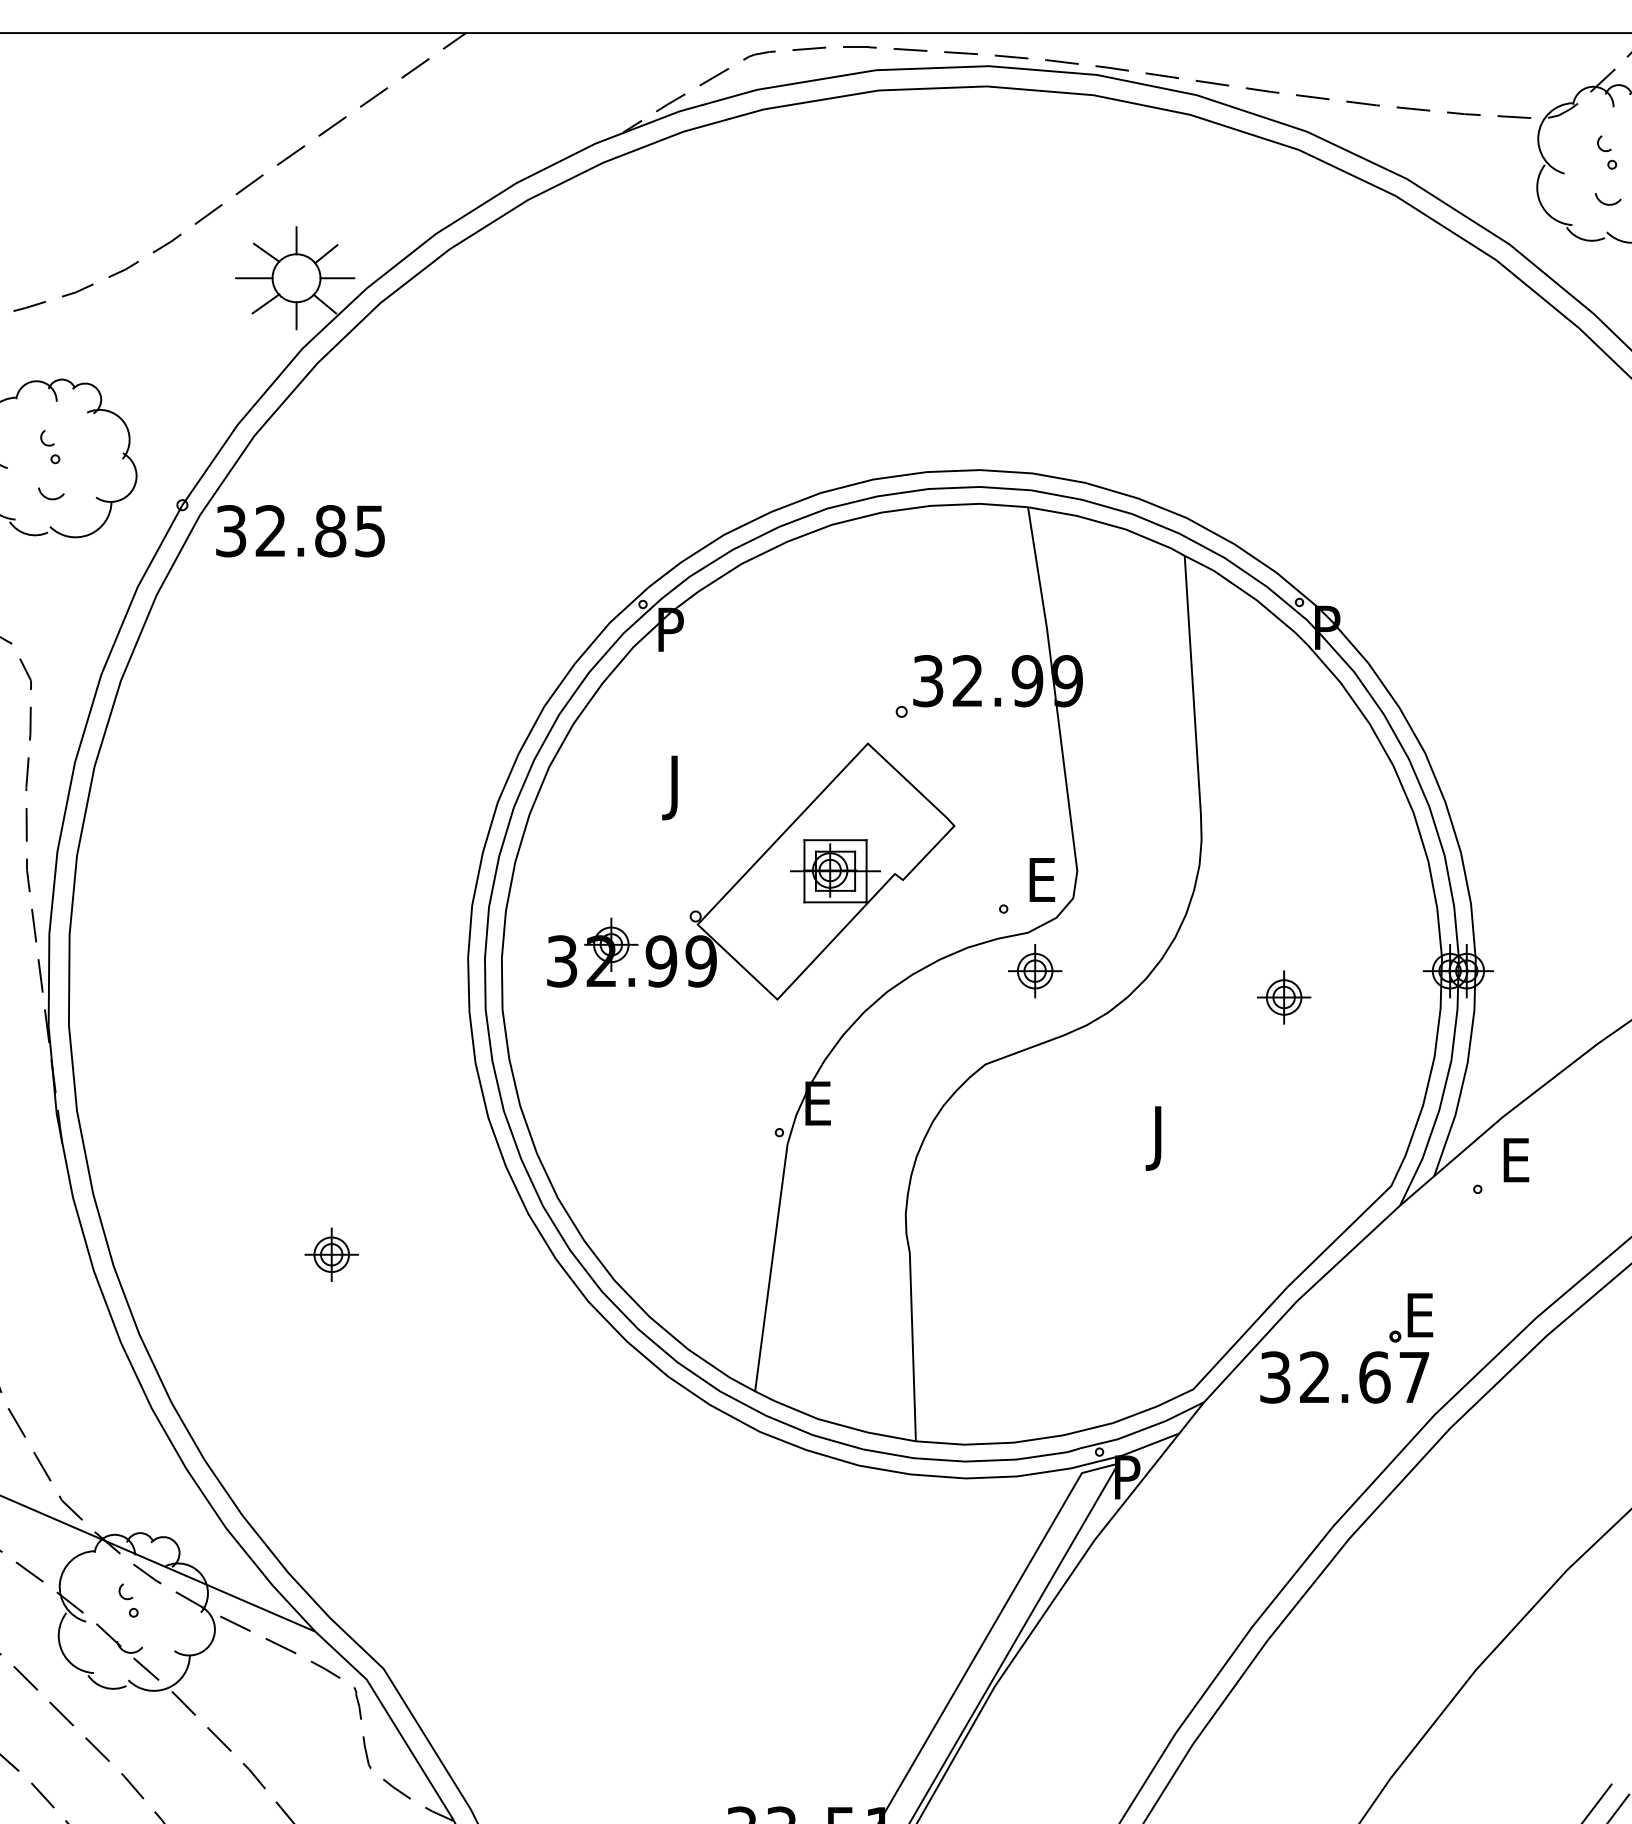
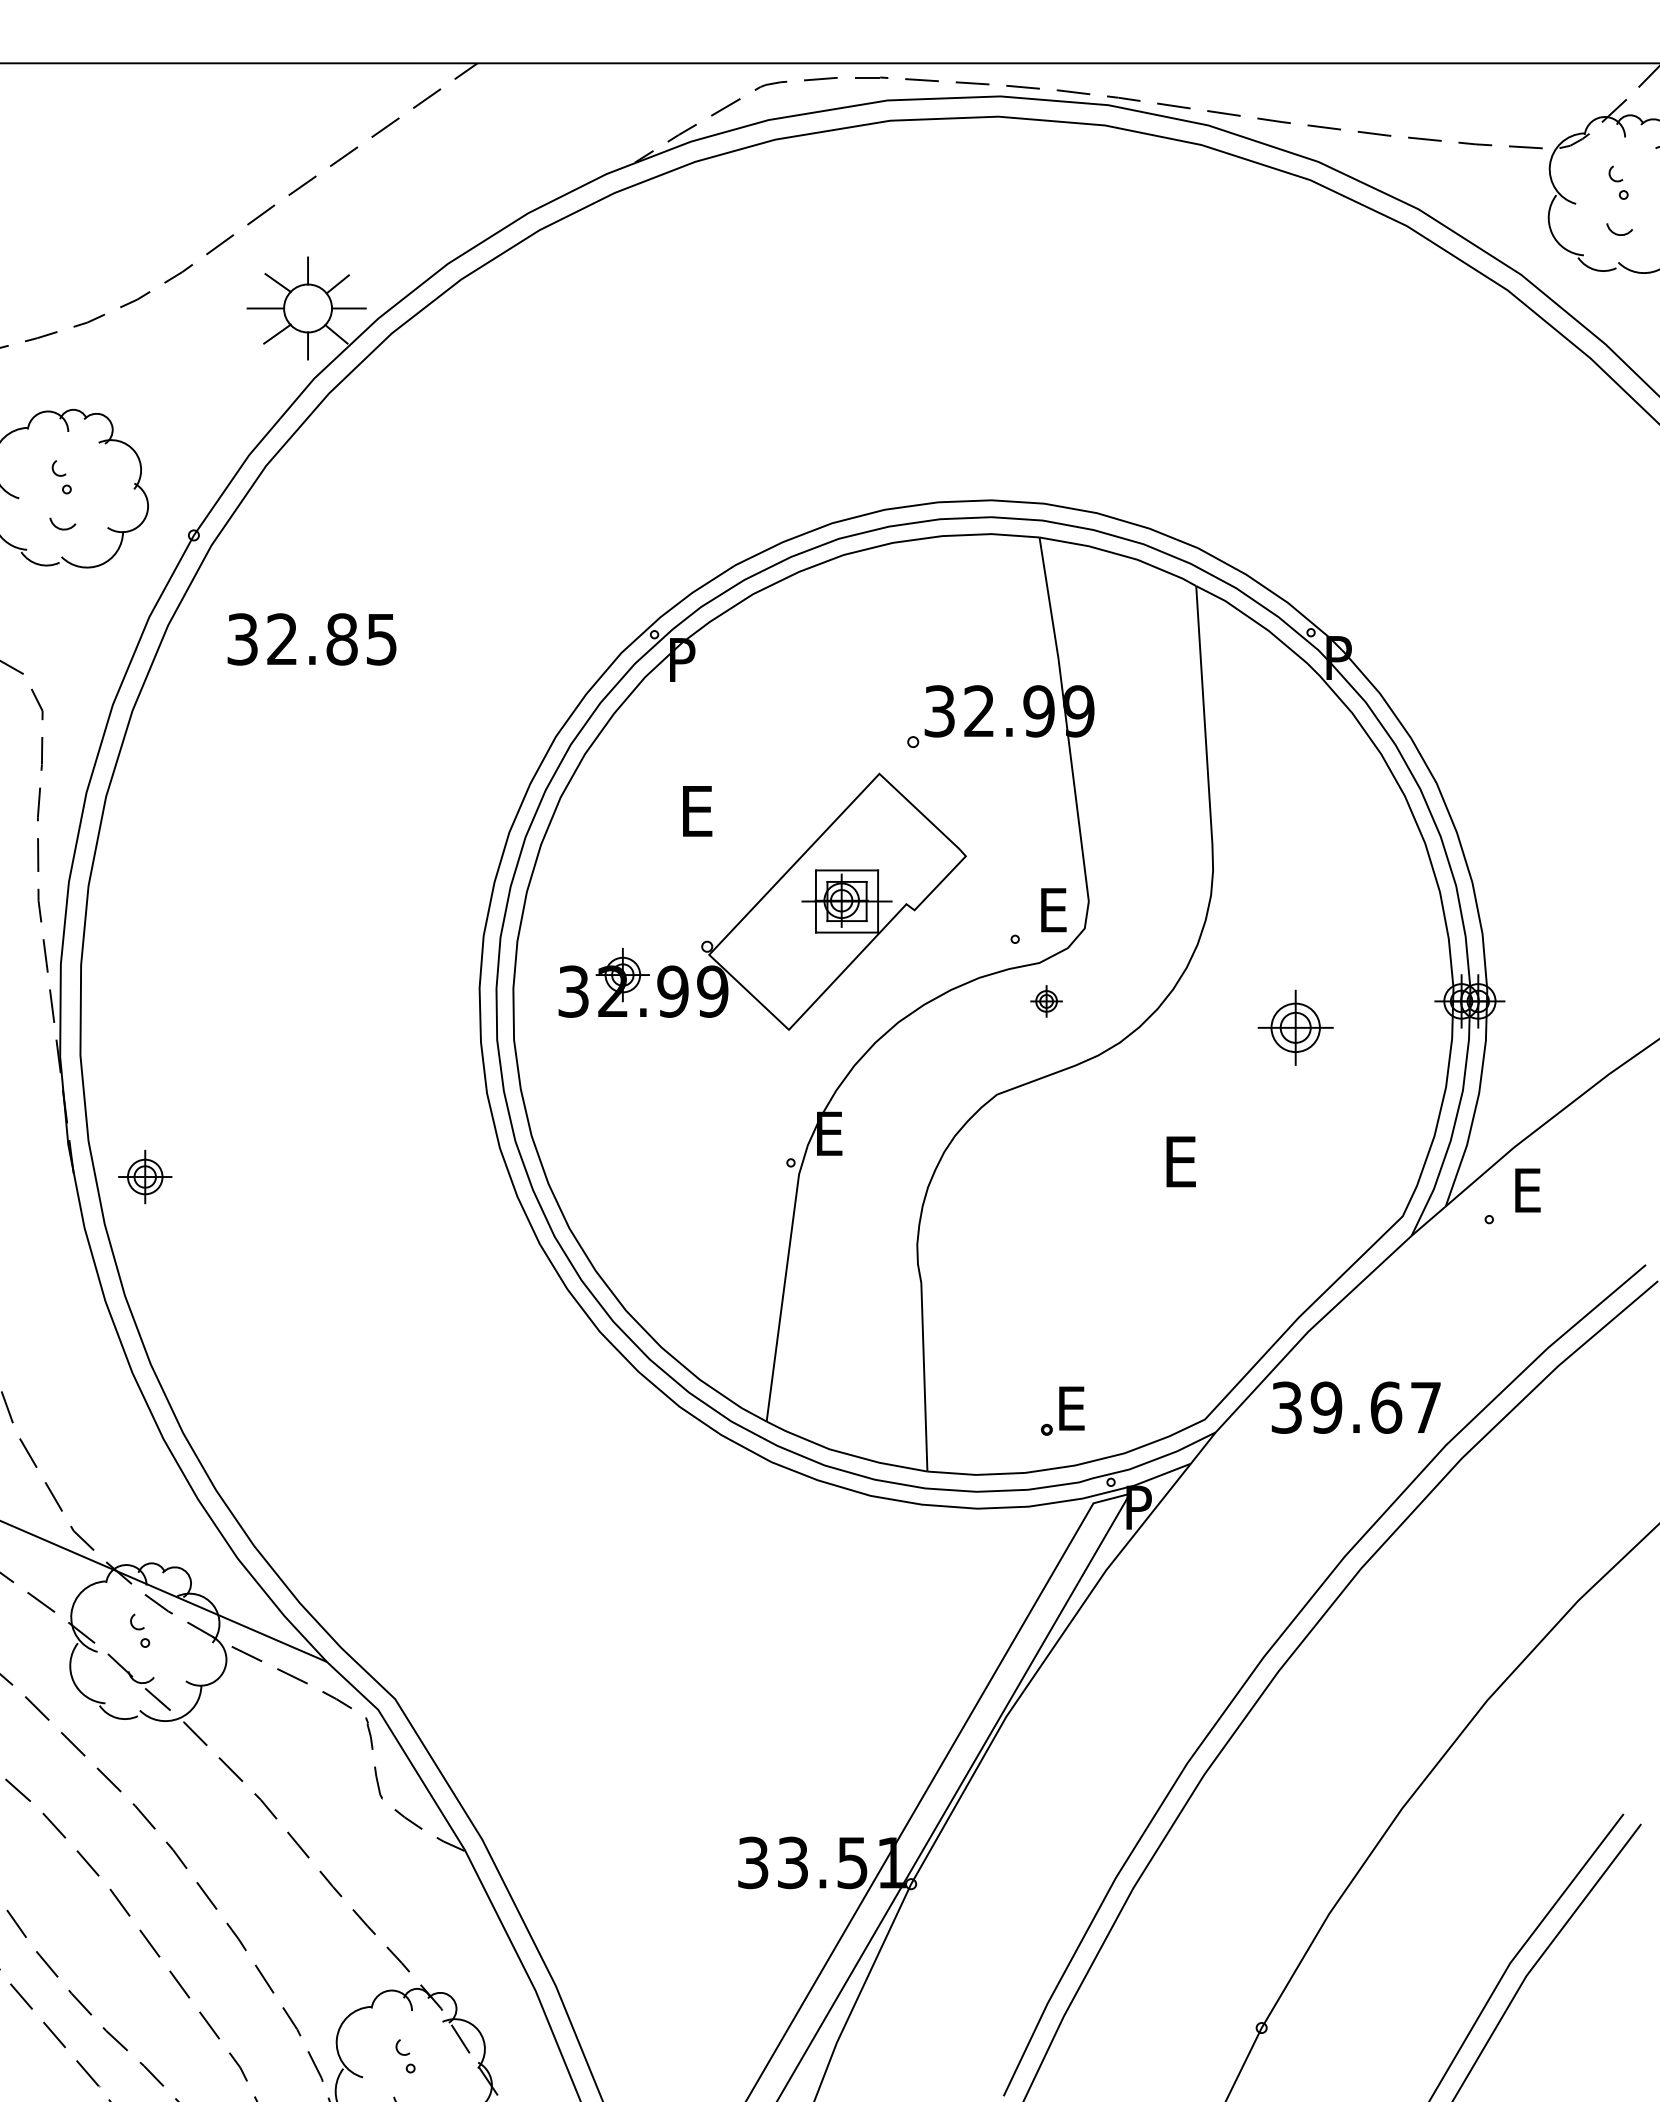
text: (299, 531) -> (311, 639), moved
text: (680, 788) -> (692, 818), J -> E
part: (1034, 971) -> (1046, 1001), size x0.6
part: (1283, 997) -> (1295, 1027), size x1.4
text: (1164, 1138) -> (1176, 1168), J -> E
part: (331, 1254) -> (145, 1176), moved
part: (1410, 1317) -> (1062, 1410), moved
text: (1314, 1377) -> (1326, 1407), 32.67 -> 39.67

